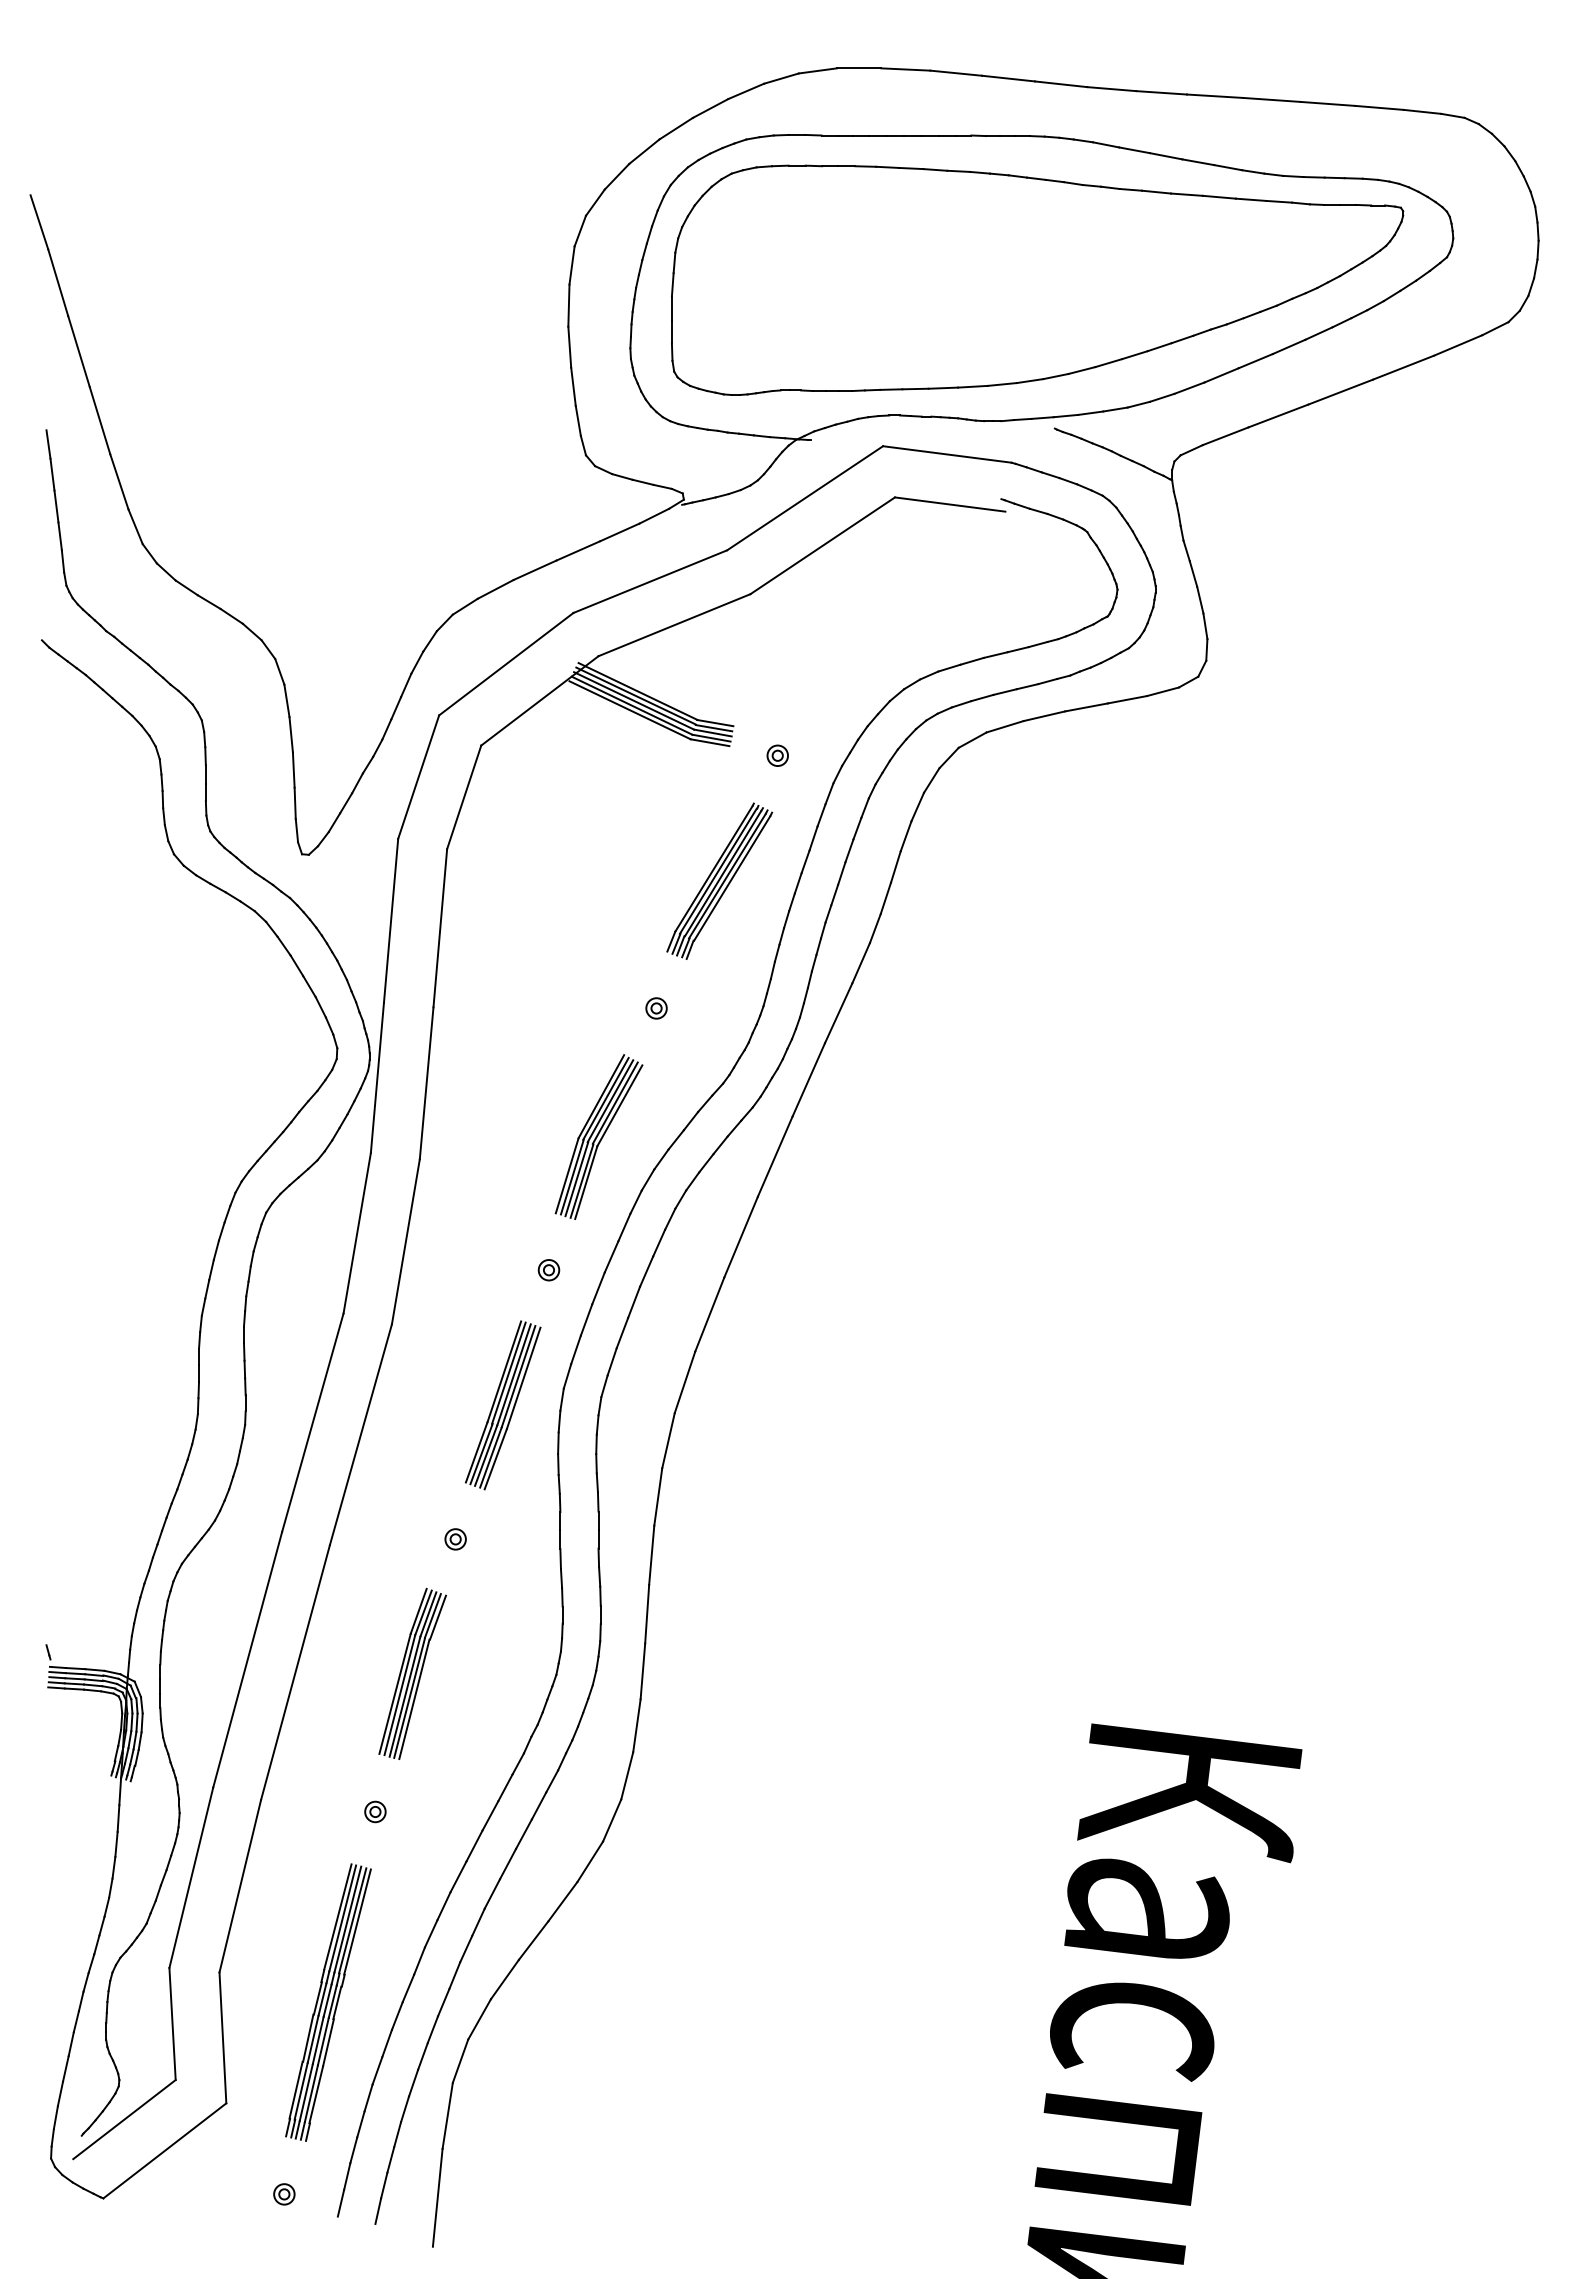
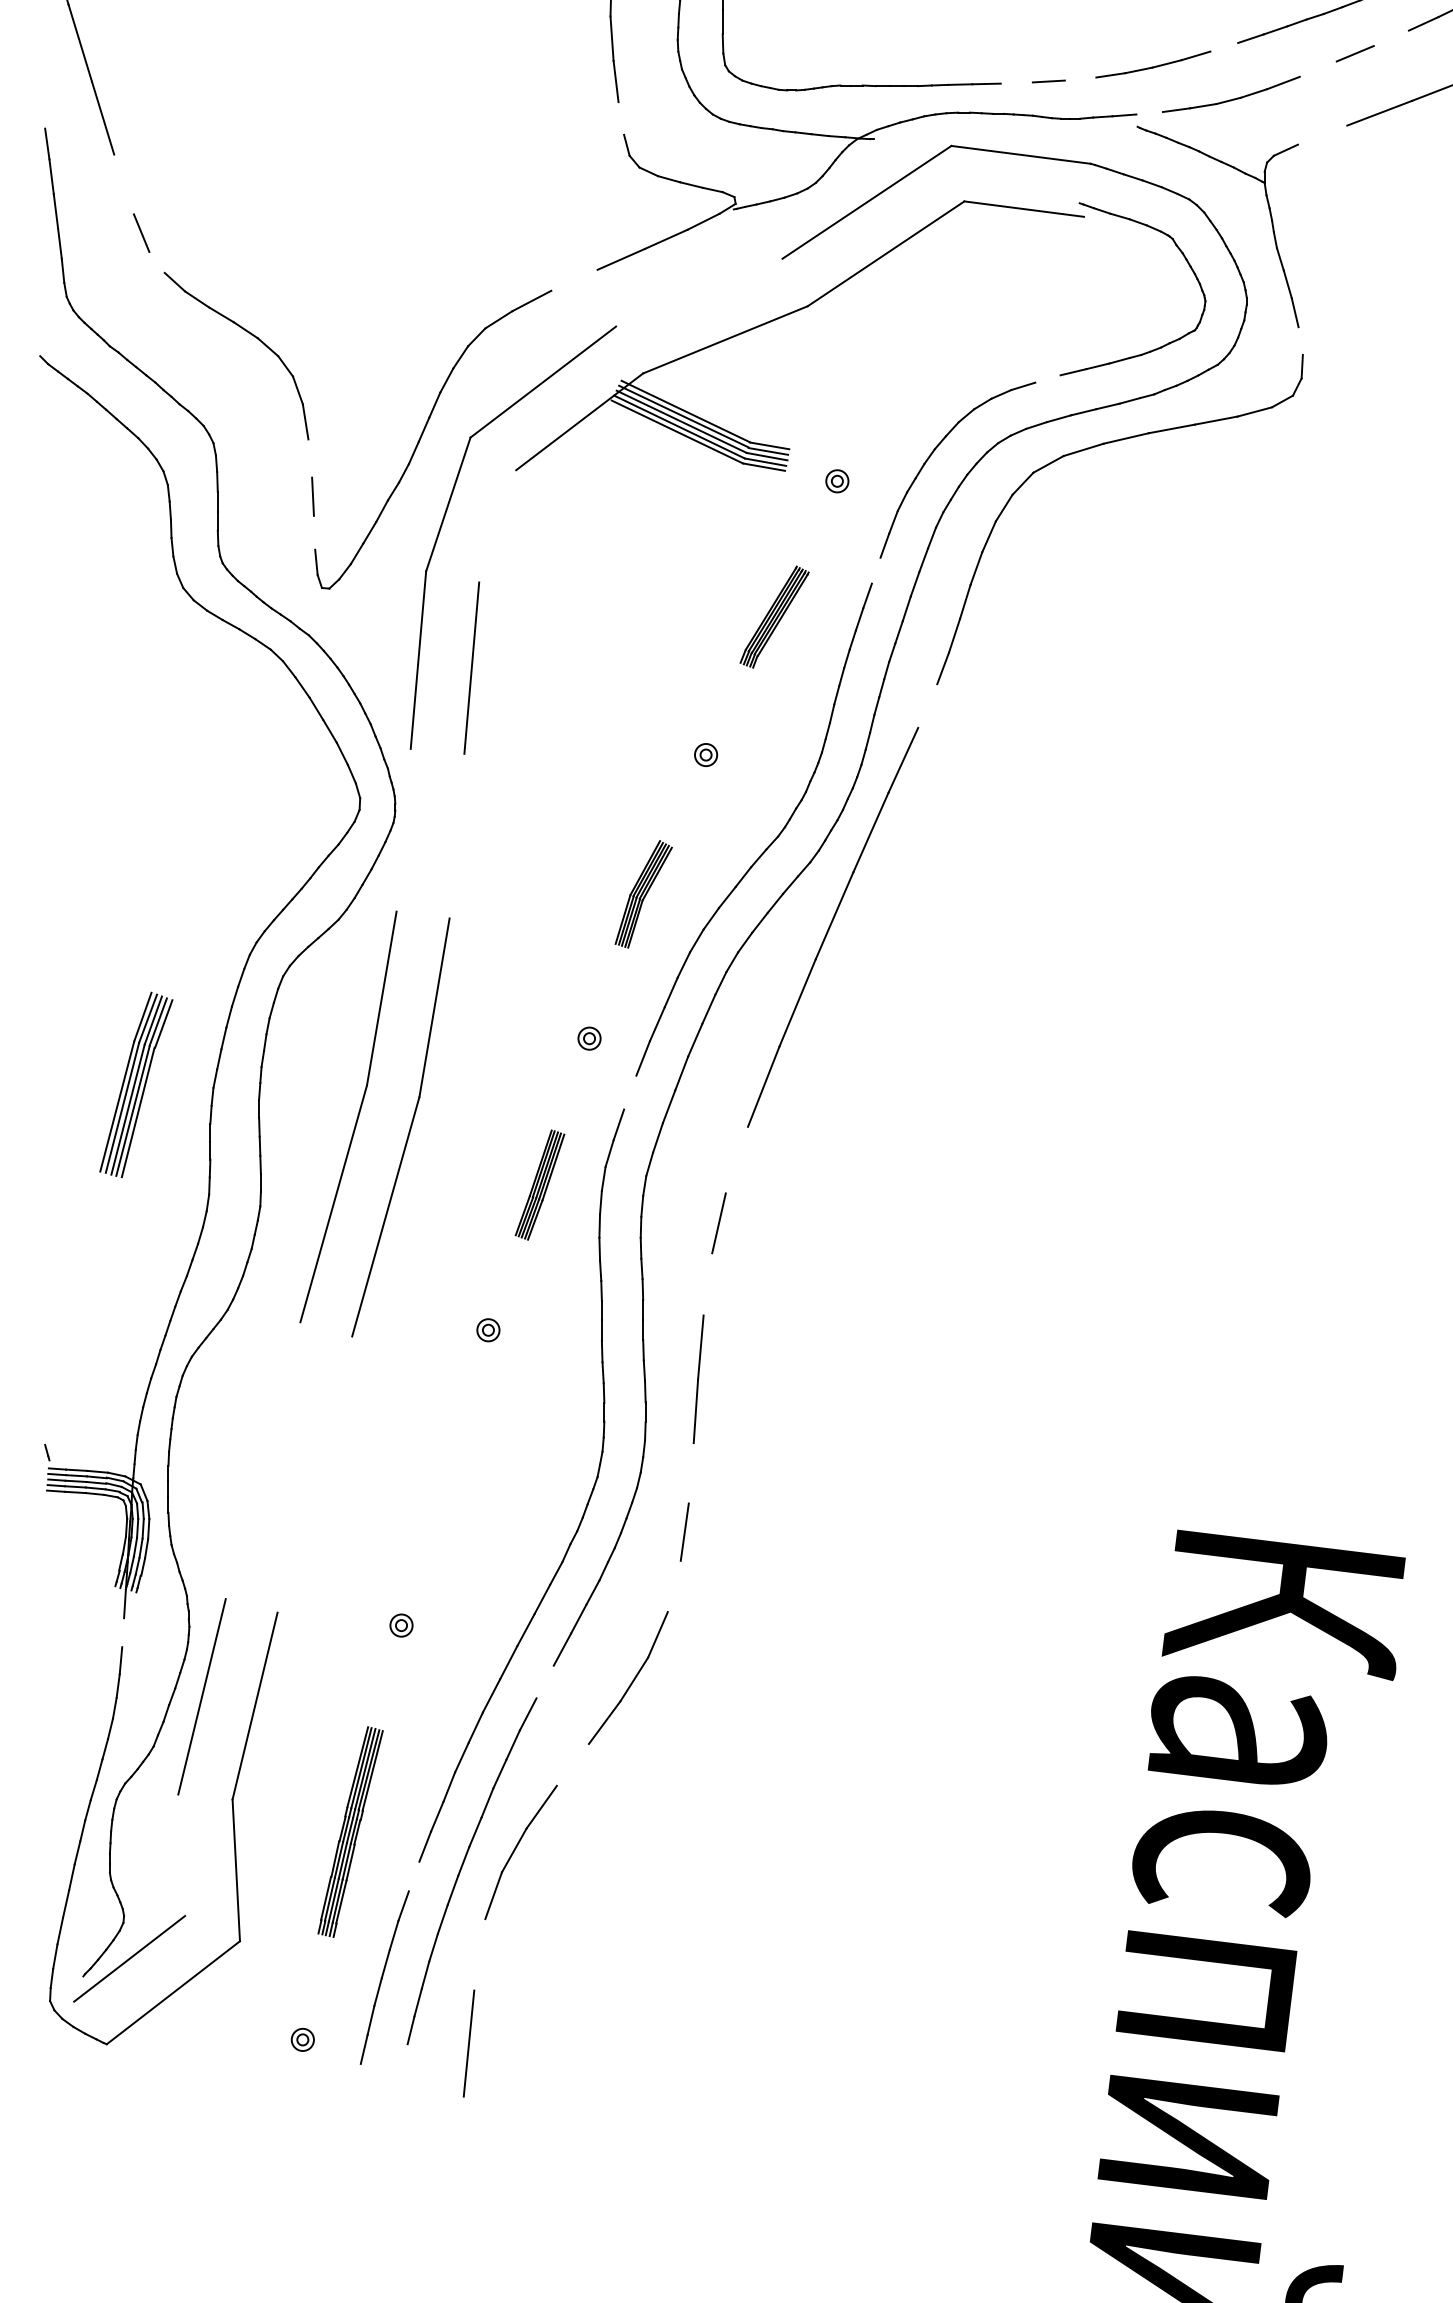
line: (1288, 346) -> (1390, 37), removed
line: (1134, 355) -> (1223, 47), removed
line: (1221, 375) -> (1318, 69), removed
line: (1001, 384) -> (1079, 79), removed
line: (943, 387) -> (1016, 82), removed
line: (1065, 415) -> (1149, 112), removed
line: (577, 420) -> (620, 118), removed
line: (1225, 436) -> (1322, 135), removed
line: (119, 481) -> (124, 184), removed
line: (149, 553) -> (156, 262), removed
line: (534, 569) -> (573, 279), removed
line: (650, 581) -> (699, 292), removed
line: (1205, 626) -> (1300, 341), removed
line: (971, 660) -> (1047, 378), removed
line: (290, 734) -> (309, 458), removed
line: (464, 797) -> (498, 526), removed
line: (294, 802) -> (313, 531), removed
line: (813, 838) -> (876, 570), removed
part: (719, 880) -> (774, 616), size x0.6
line: (860, 963) -> (927, 706), removed
line: (376, 1077) -> (402, 829), removed
line: (426, 1083) -> (456, 836), removed
part: (598, 1136) -> (643, 893), size x0.6
line: (586, 1319) -> (630, 1092), removed
line: (684, 1382) -> (736, 1160), removed
part: (503, 1405) -> (540, 1185), size x0.6
line: (658, 1496) -> (708, 1283), removed
line: (247, 1659) -> (262, 1460), removed
line: (642, 1671) -> (690, 1473), removed
line: (295, 1672) -> (314, 1474), removed
part: (412, 1673) -> (136, 1084), moved
line: (627, 1775) -> (674, 1586), removed
line: (118, 1818) -> (123, 1632), removed
line: (508, 1863) -> (545, 1681), removed
line: (533, 1940) -> (572, 1764), removed
part: (328, 2002) -> (350, 1832), size x0.7
line: (172, 2023) -> (181, 1854), removed
line: (386, 2043) -> (413, 1876), removed
line: (447, 2115) -> (479, 1954), removed
line: (378, 2210) -> (404, 2057), removed

